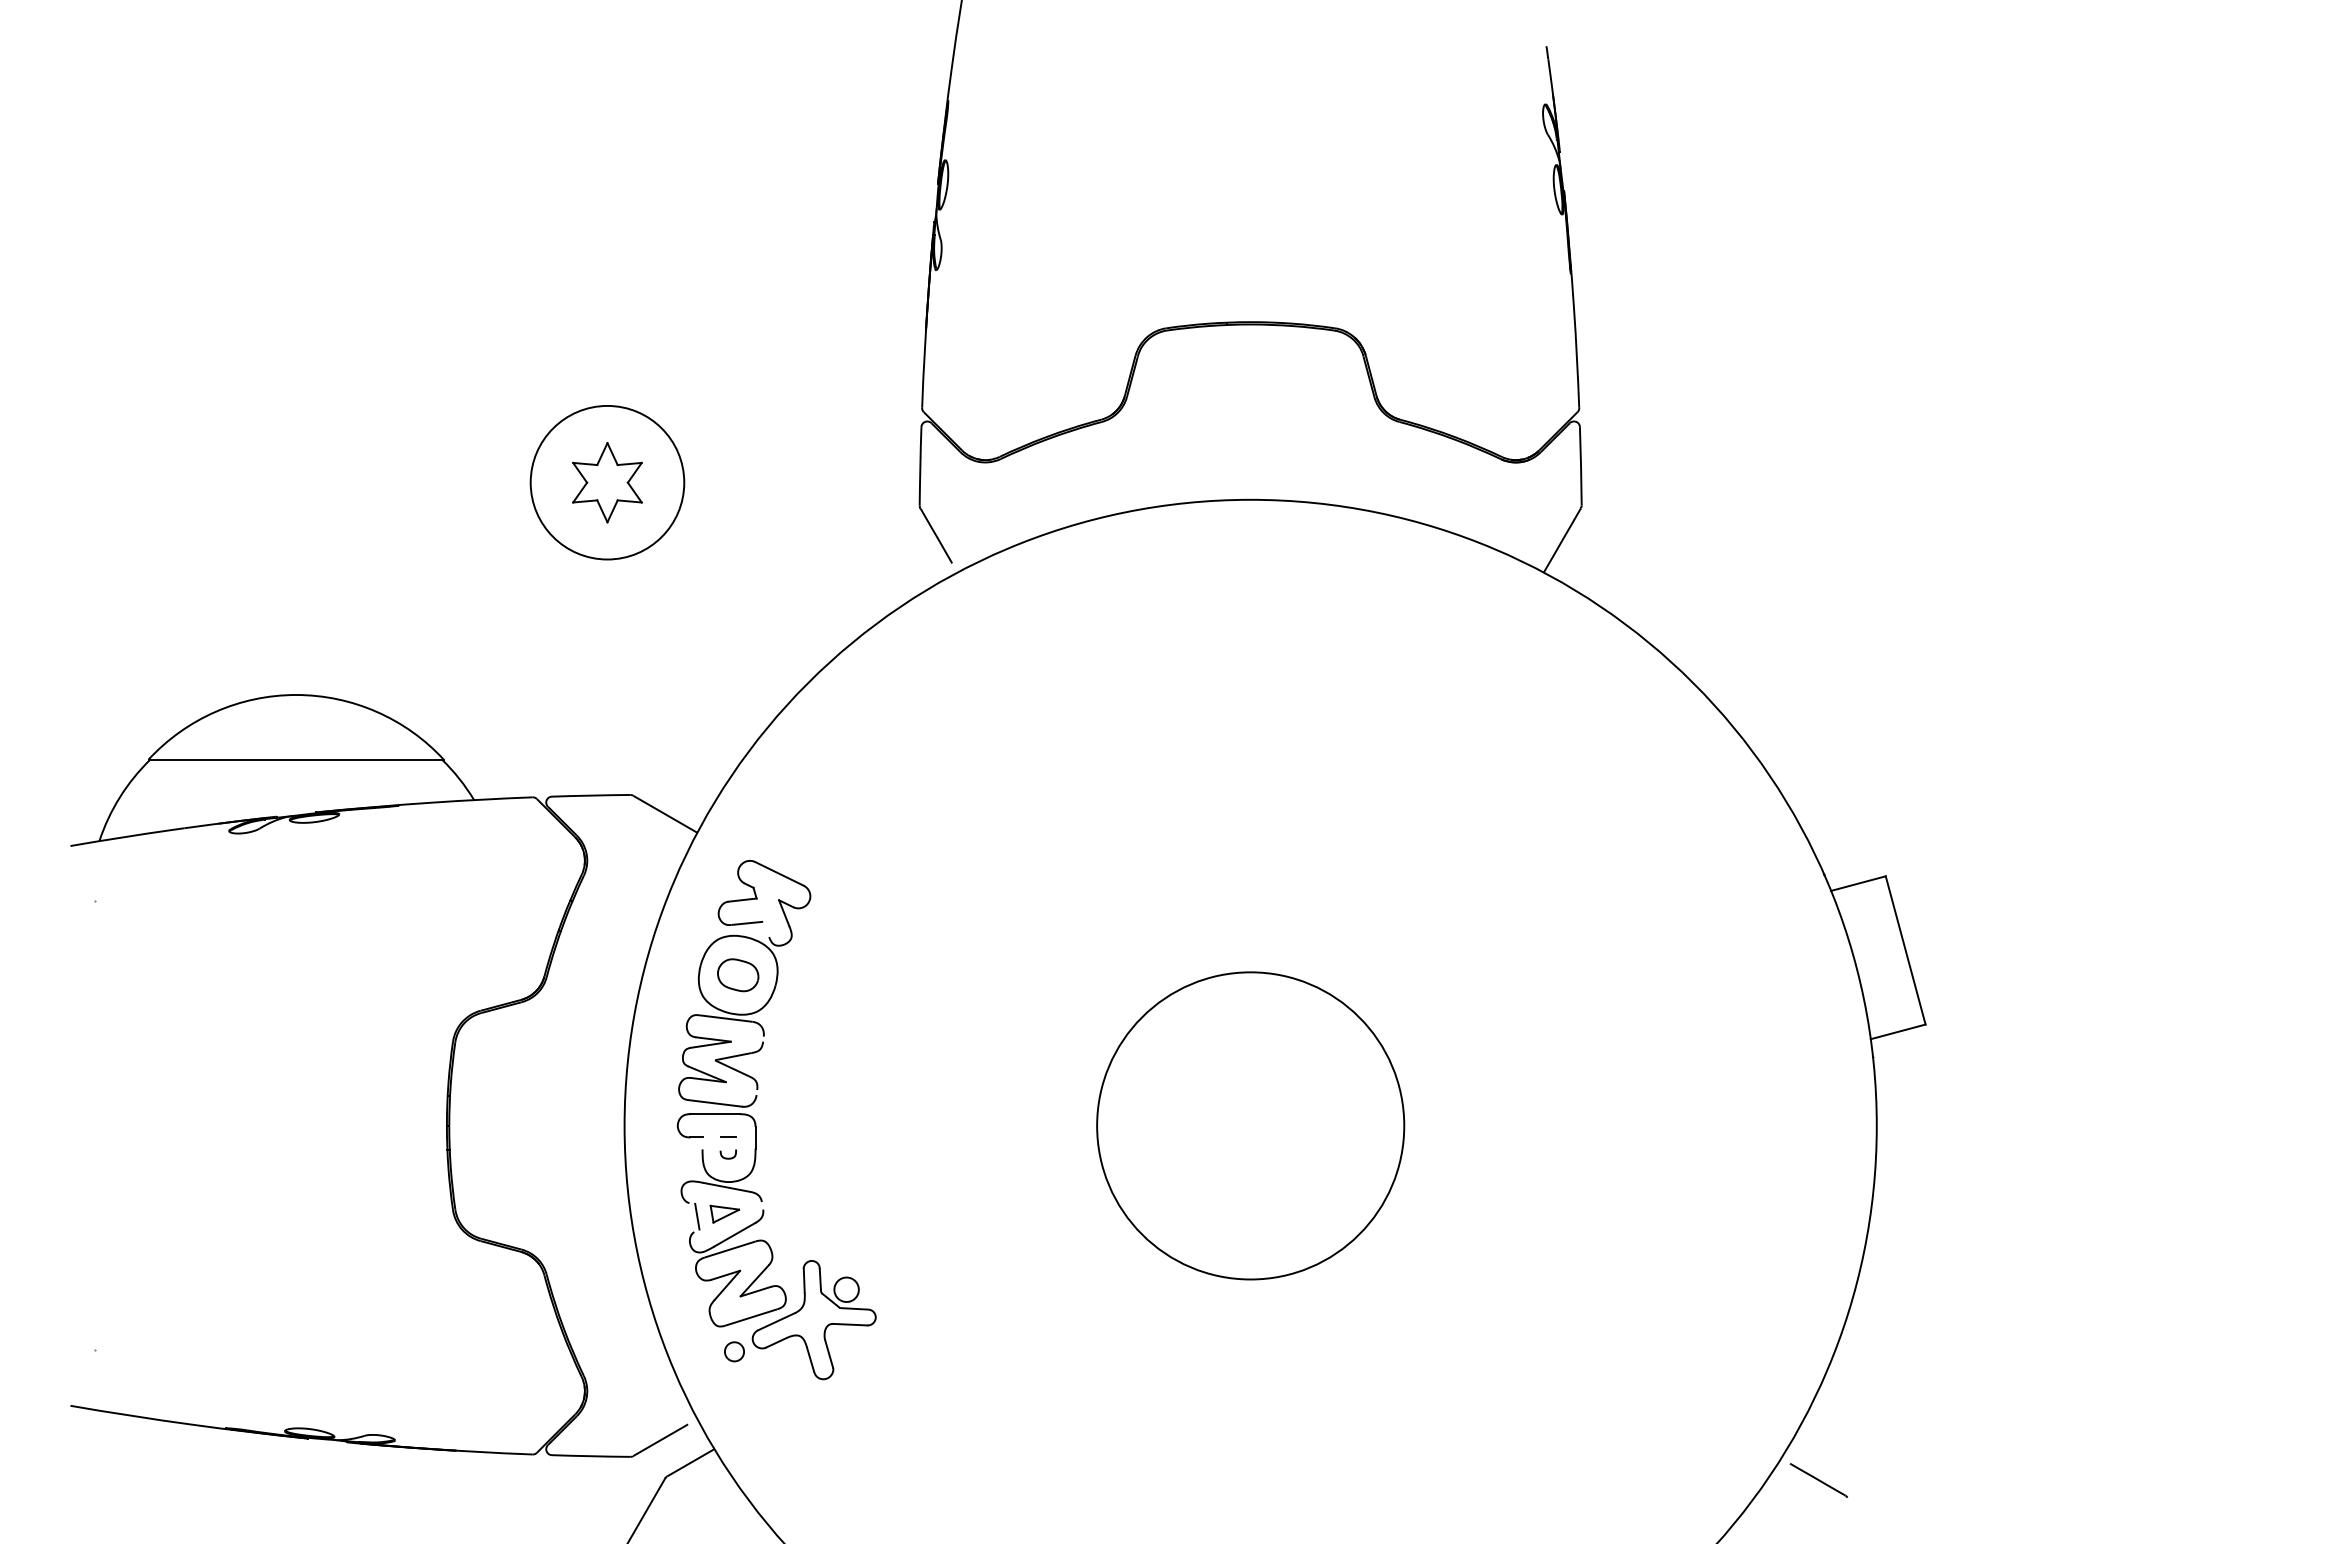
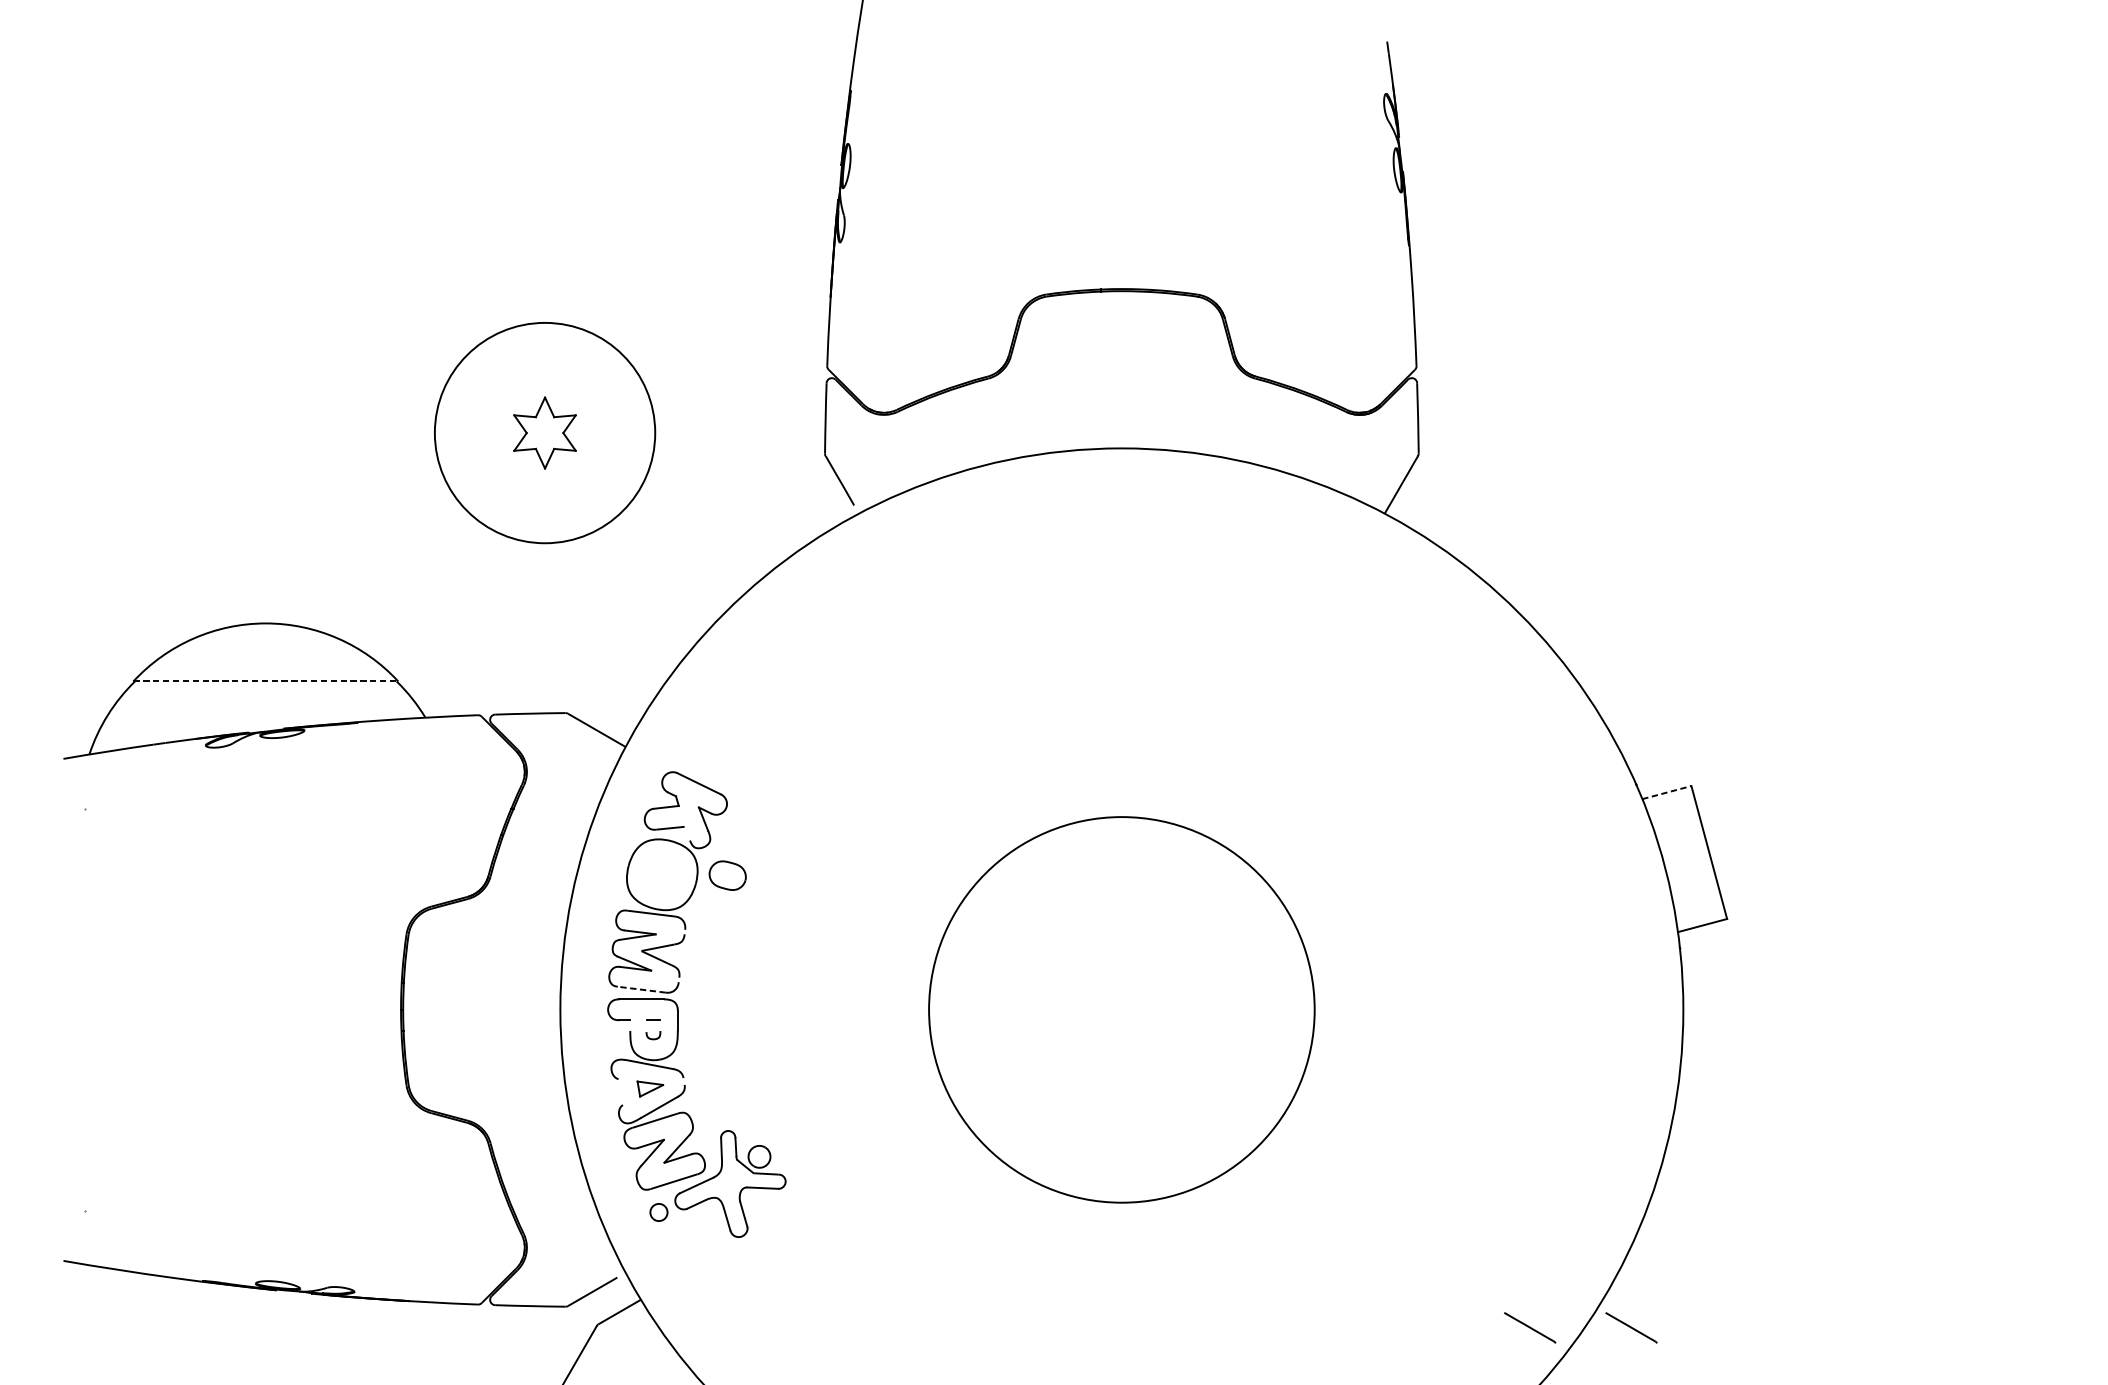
circle: (607, 482) -> (545, 432), size x1.6
line: (296, 759) -> (266, 681), solid -> dashed
line: (1858, 883) -> (1666, 792), solid -> dashed
part: (738, 975) -> (728, 875), moved
line: (715, 1103) -> (641, 989), solid -> dashed
circle: (1250, 1125) -> (1121, 1009), size x1.4
line: (697, 1216) -> (625, 1091), removed
line: (1705, 1480) -> (1529, 1327), added

